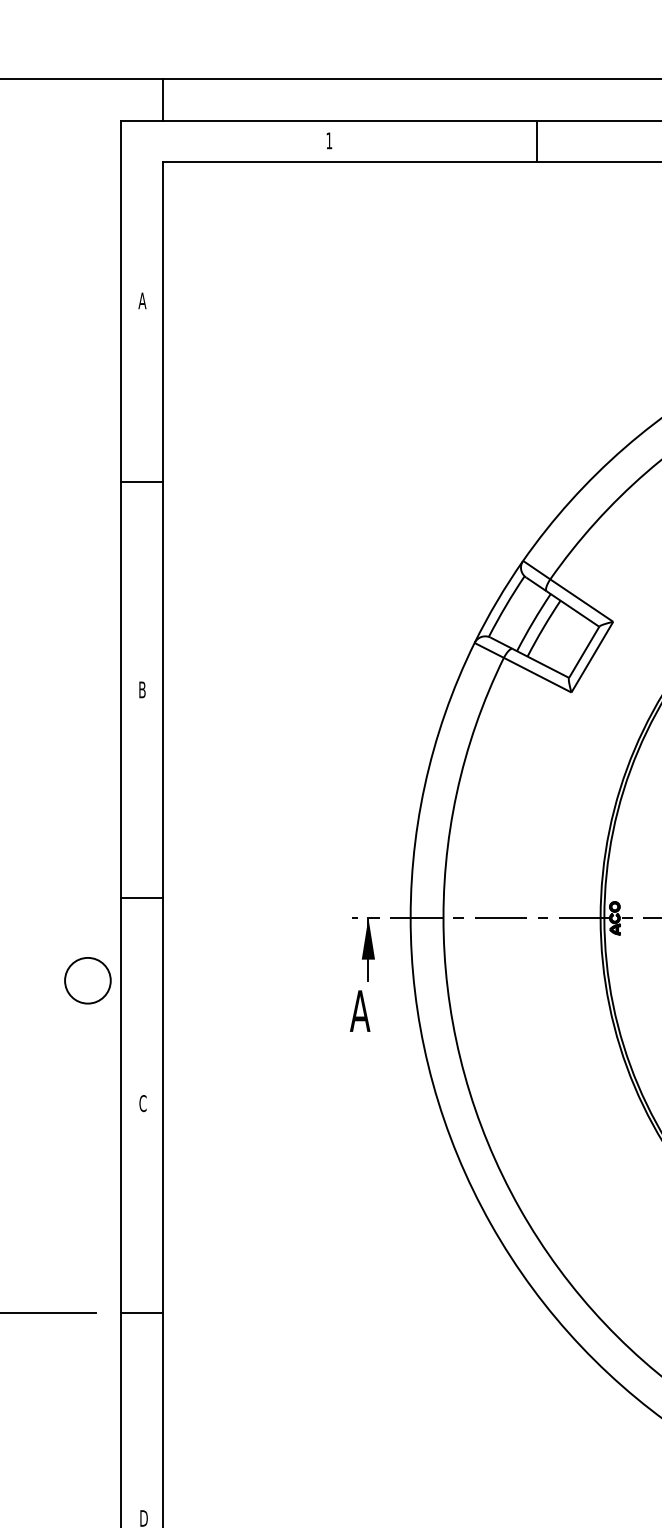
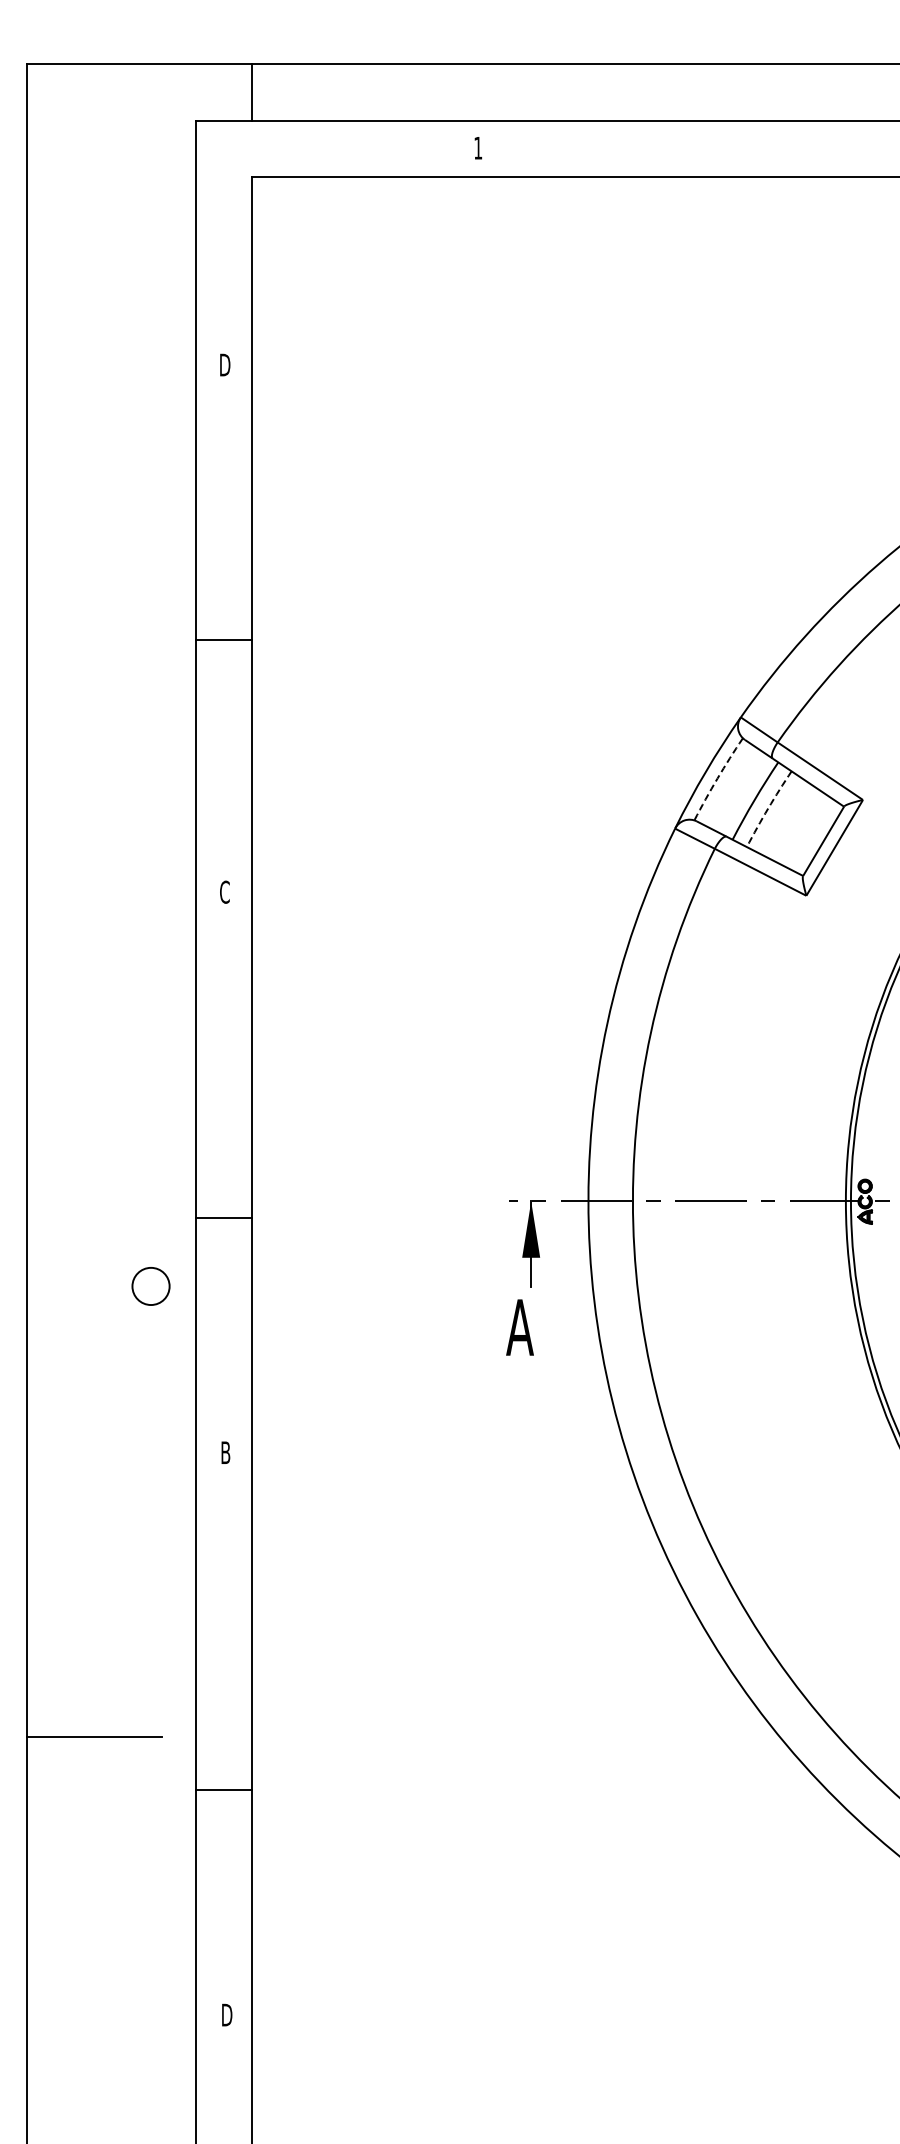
line: (536, 141) -> (759, 148), removed
text: (142, 300) -> (224, 364), A -> D
line: (142, 482) -> (224, 639), moved
arc: (505, 605) -> (717, 778), solid -> dashed
arc: (543, 628) -> (768, 808), solid -> dashed
text: (142, 689) -> (224, 891), B -> C
line: (142, 897) -> (224, 1217), moved
circle: (87, 980) -> (150, 1286), size x0.6
text: (142, 1103) -> (225, 1452), C -> B
line: (142, 1312) -> (224, 1789), moved

